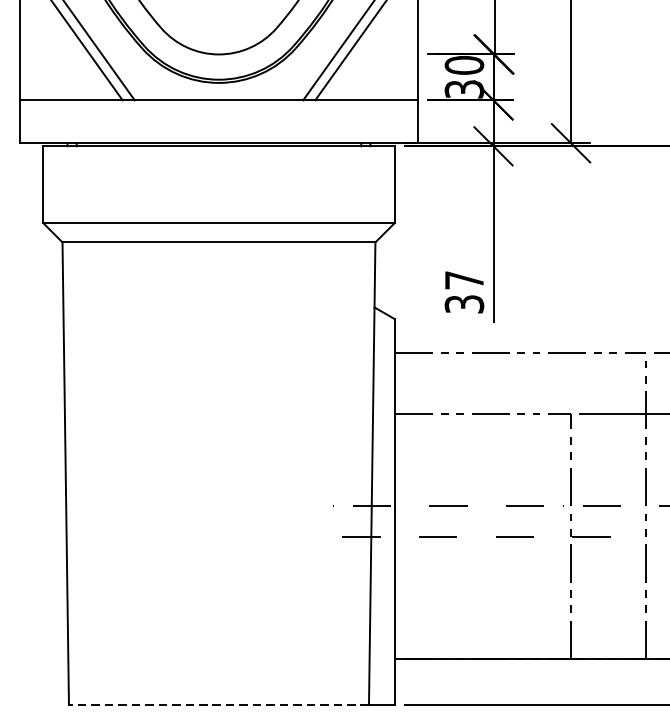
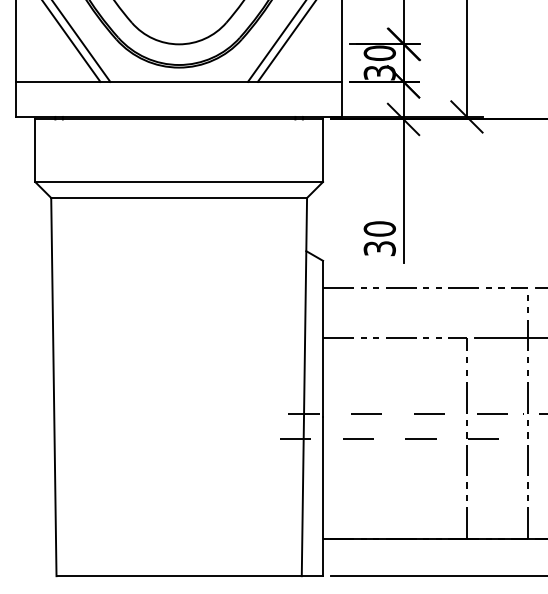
text: (464, 279) -> (379, 228), 37 -> 30
line: (219, 705) -> (179, 576), dashed -> solid

